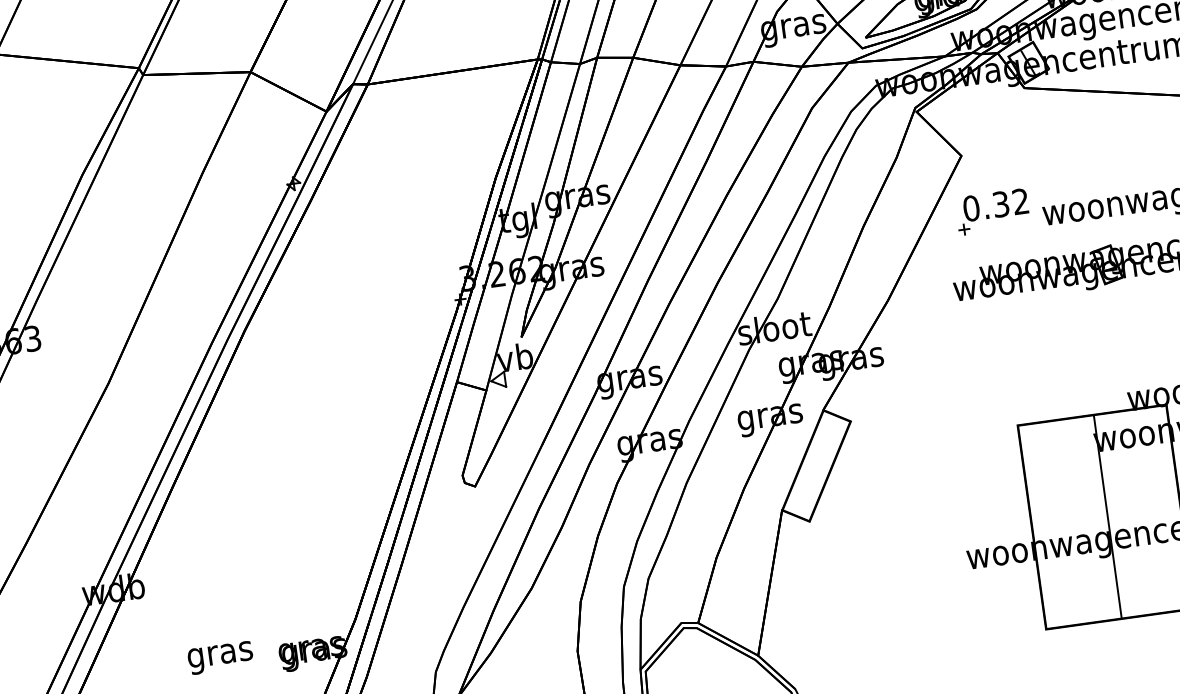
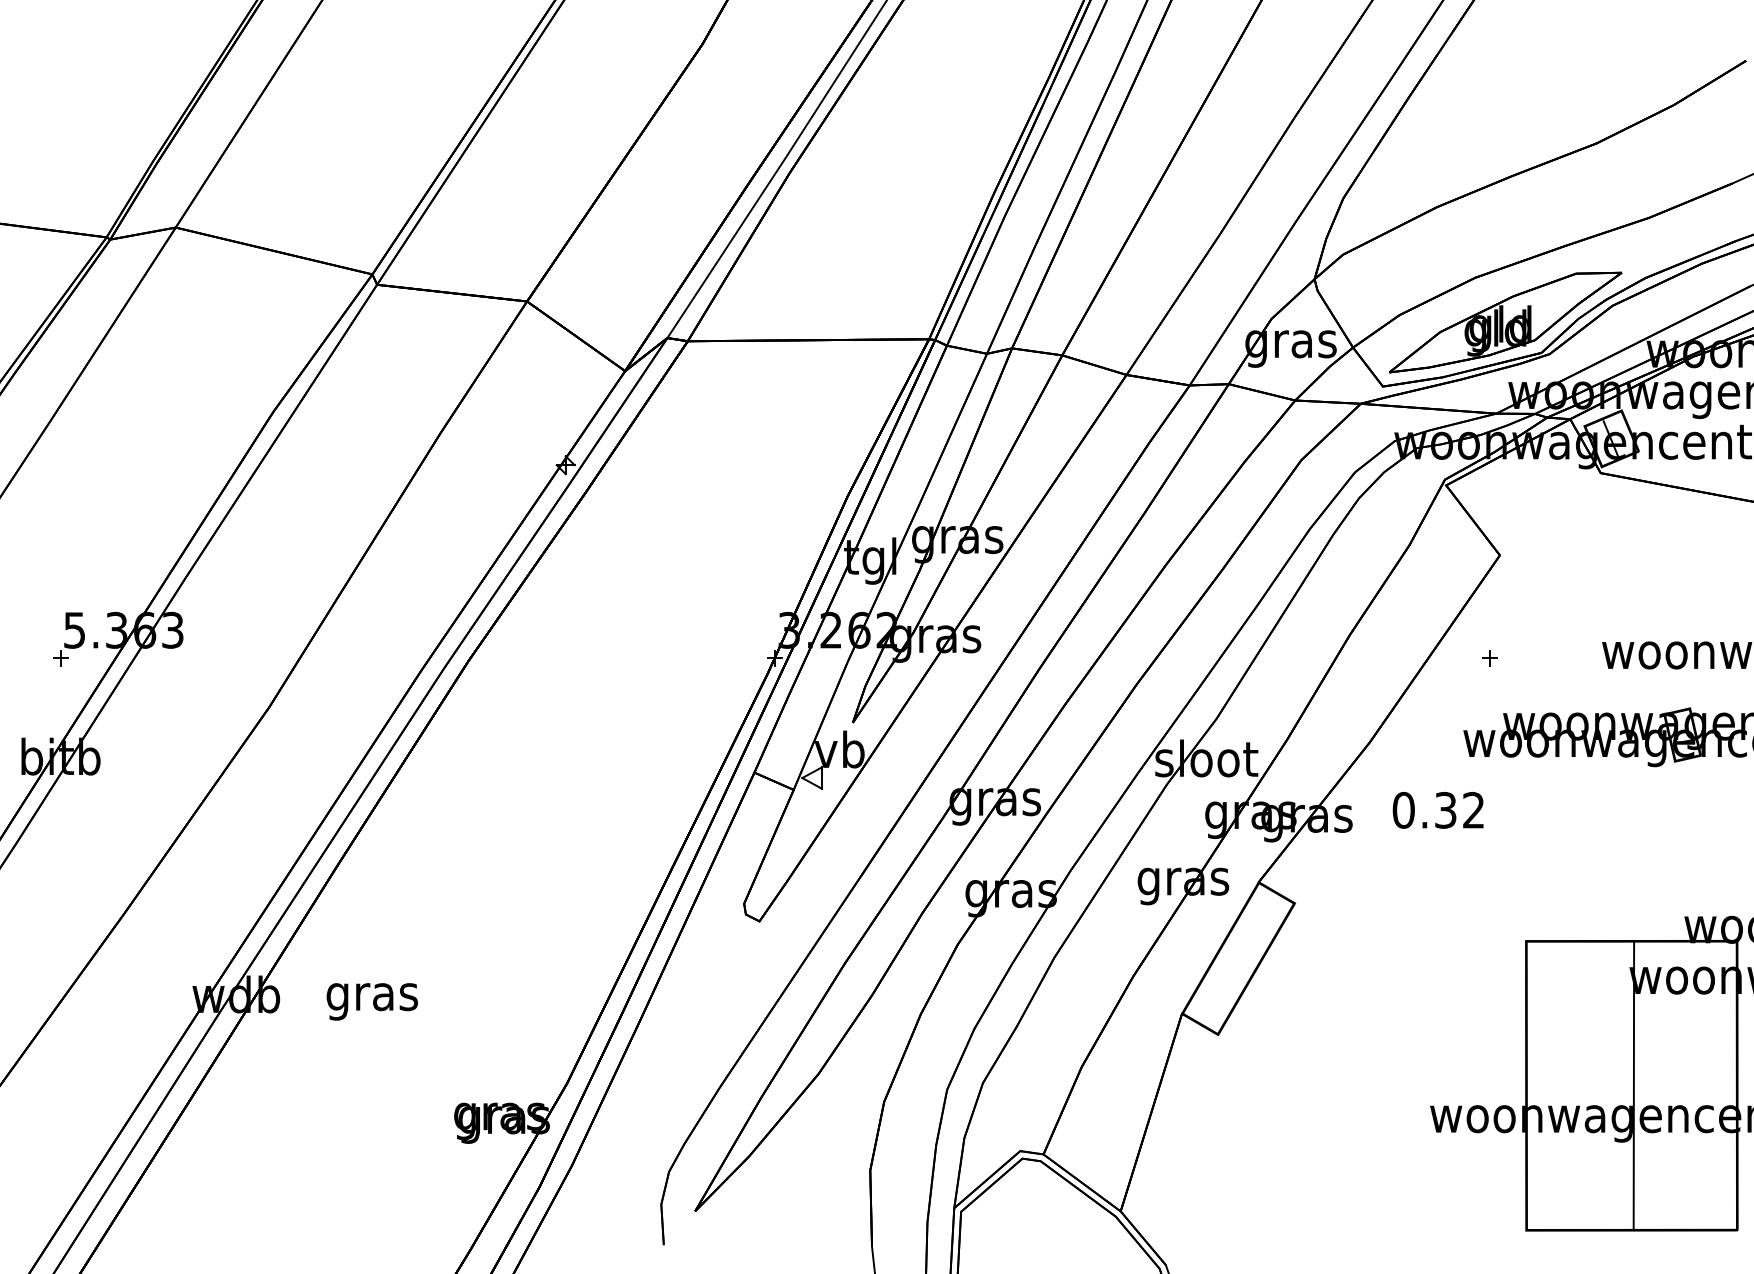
text: (995, 205) -> (1437, 810), moved
text: (220, 657) -> (372, 1001), moved

